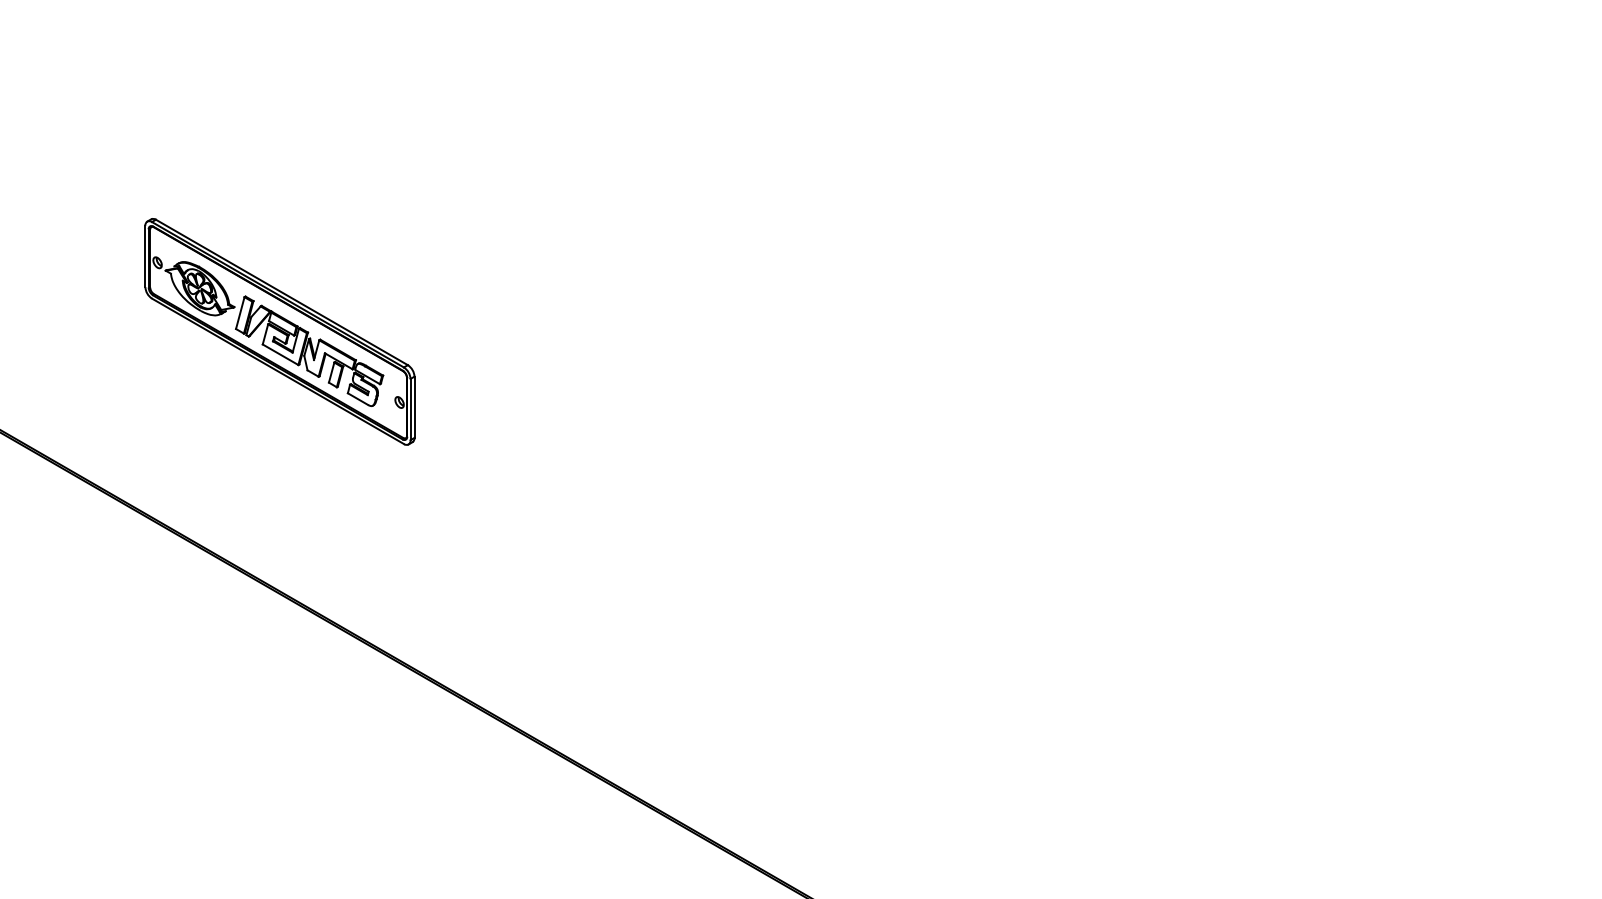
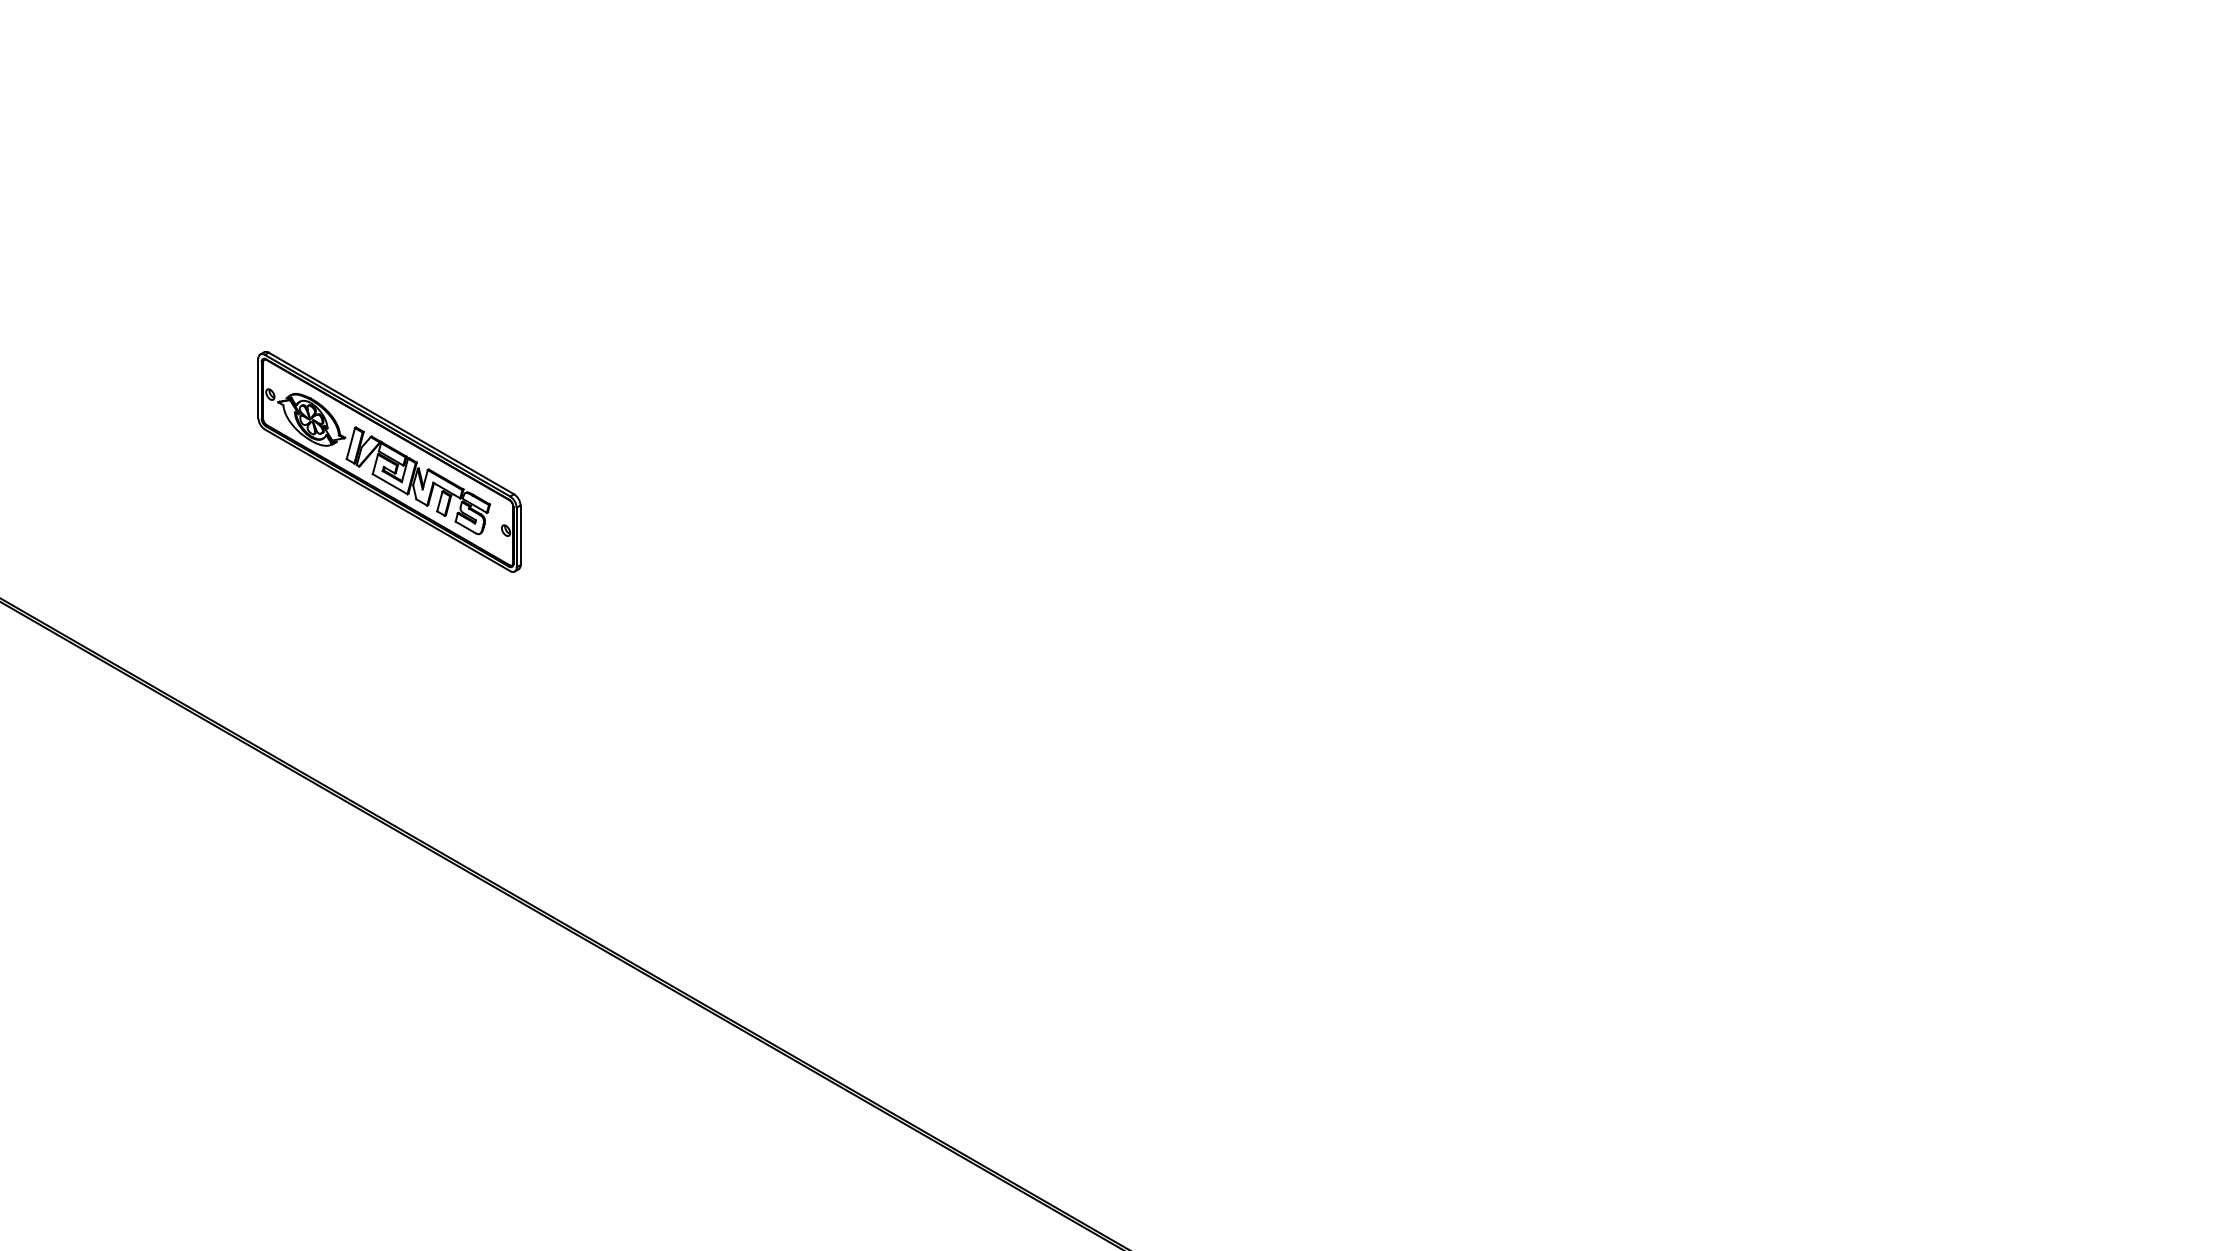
part: (279, 331) -> (389, 461), size x0.7

